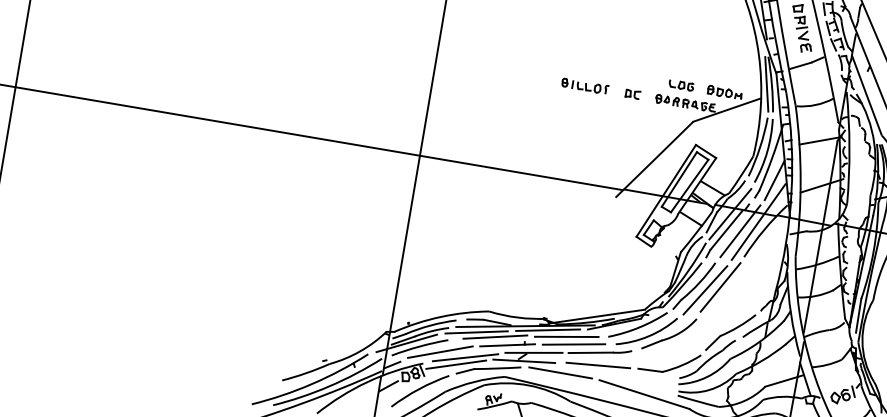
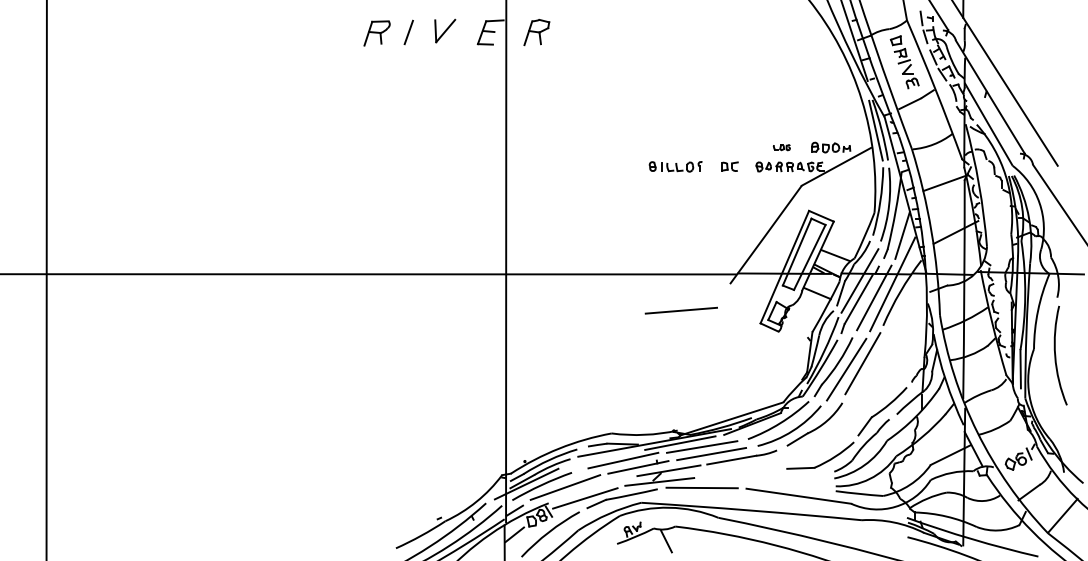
part: (681, 85) -> (781, 147), size x0.6
line: (476, 332) -> (601, 458), removed
line: (464, 357) -> (593, 488), removed
line: (597, 365) -> (680, 310), moved

